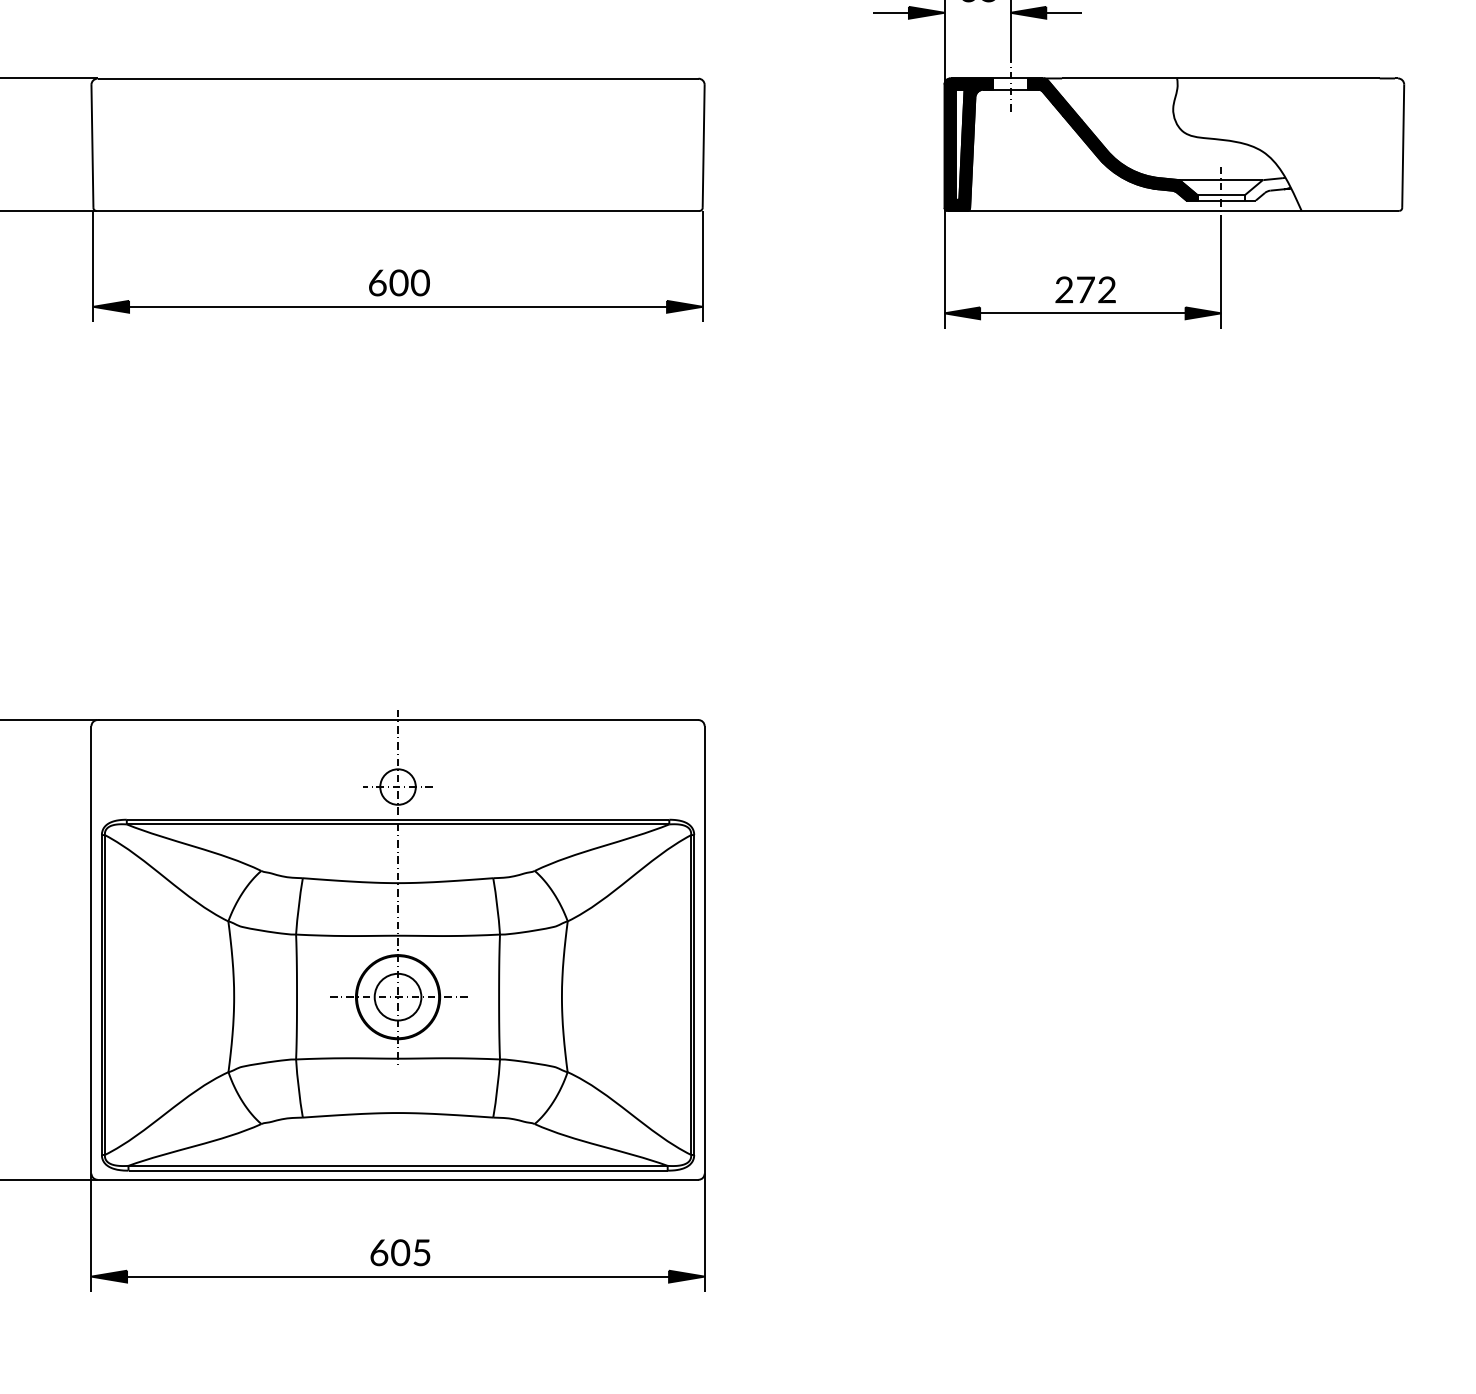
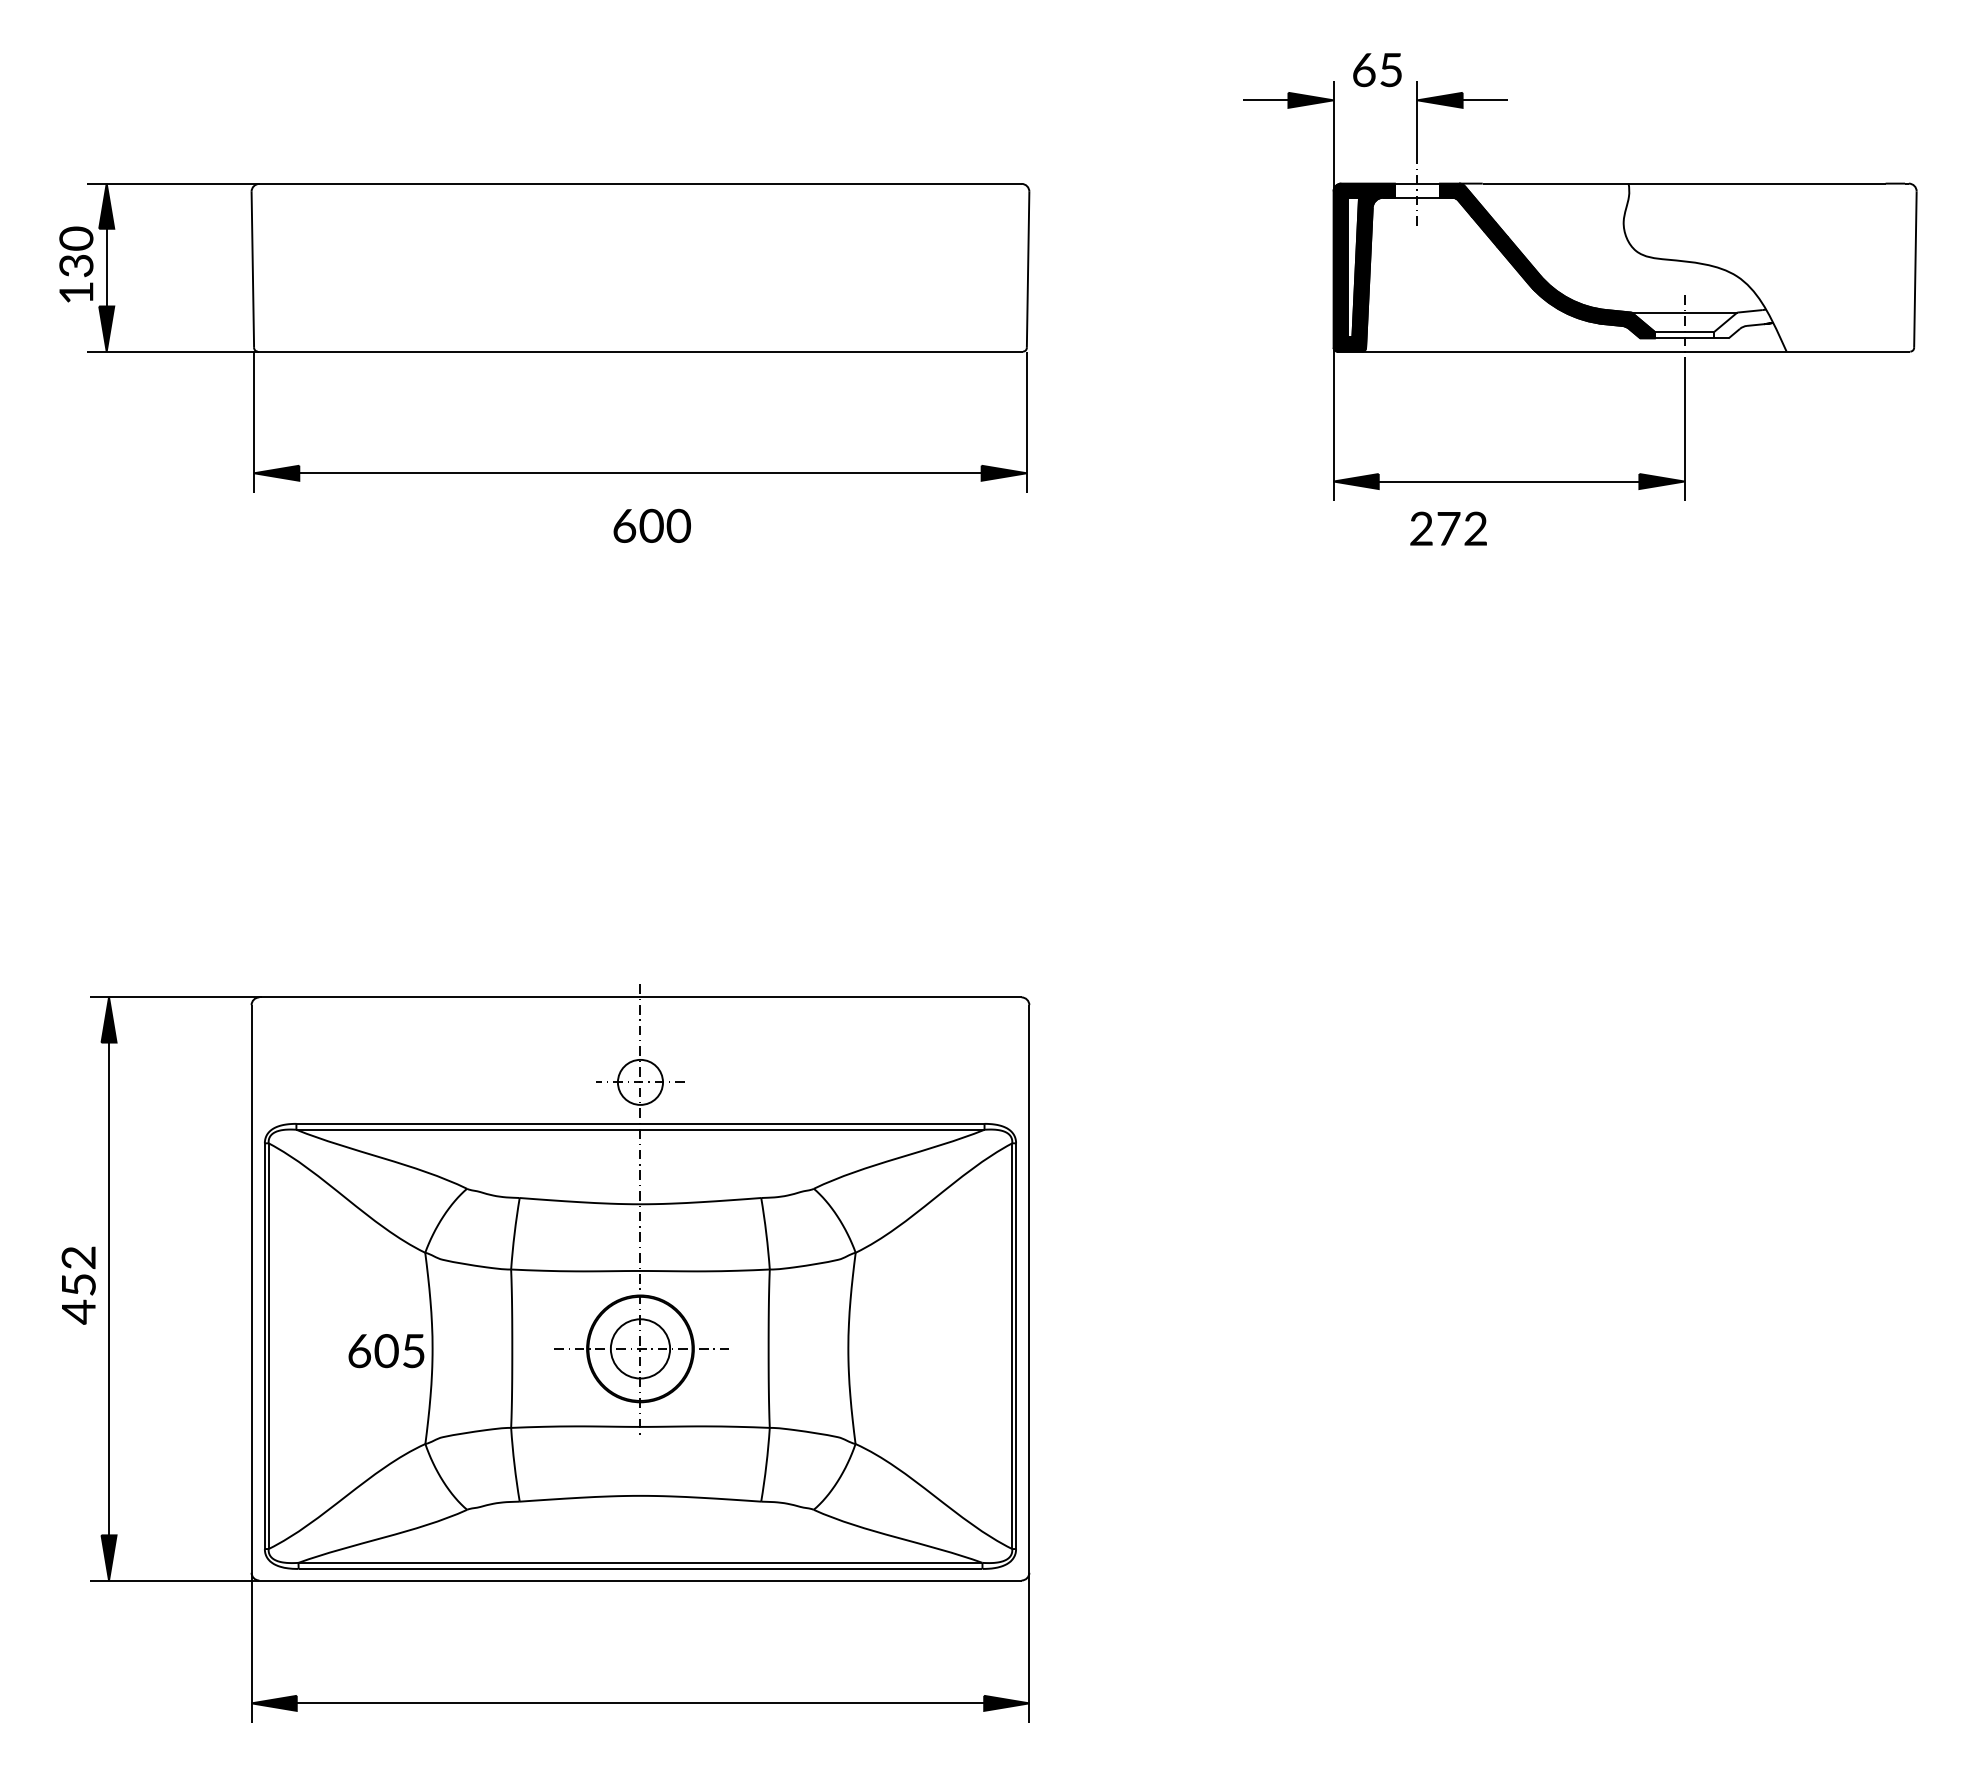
text: (398, 282) -> (651, 525), moved
text: (1085, 289) -> (1448, 528), moved
text: (400, 1253) -> (386, 1351), moved

